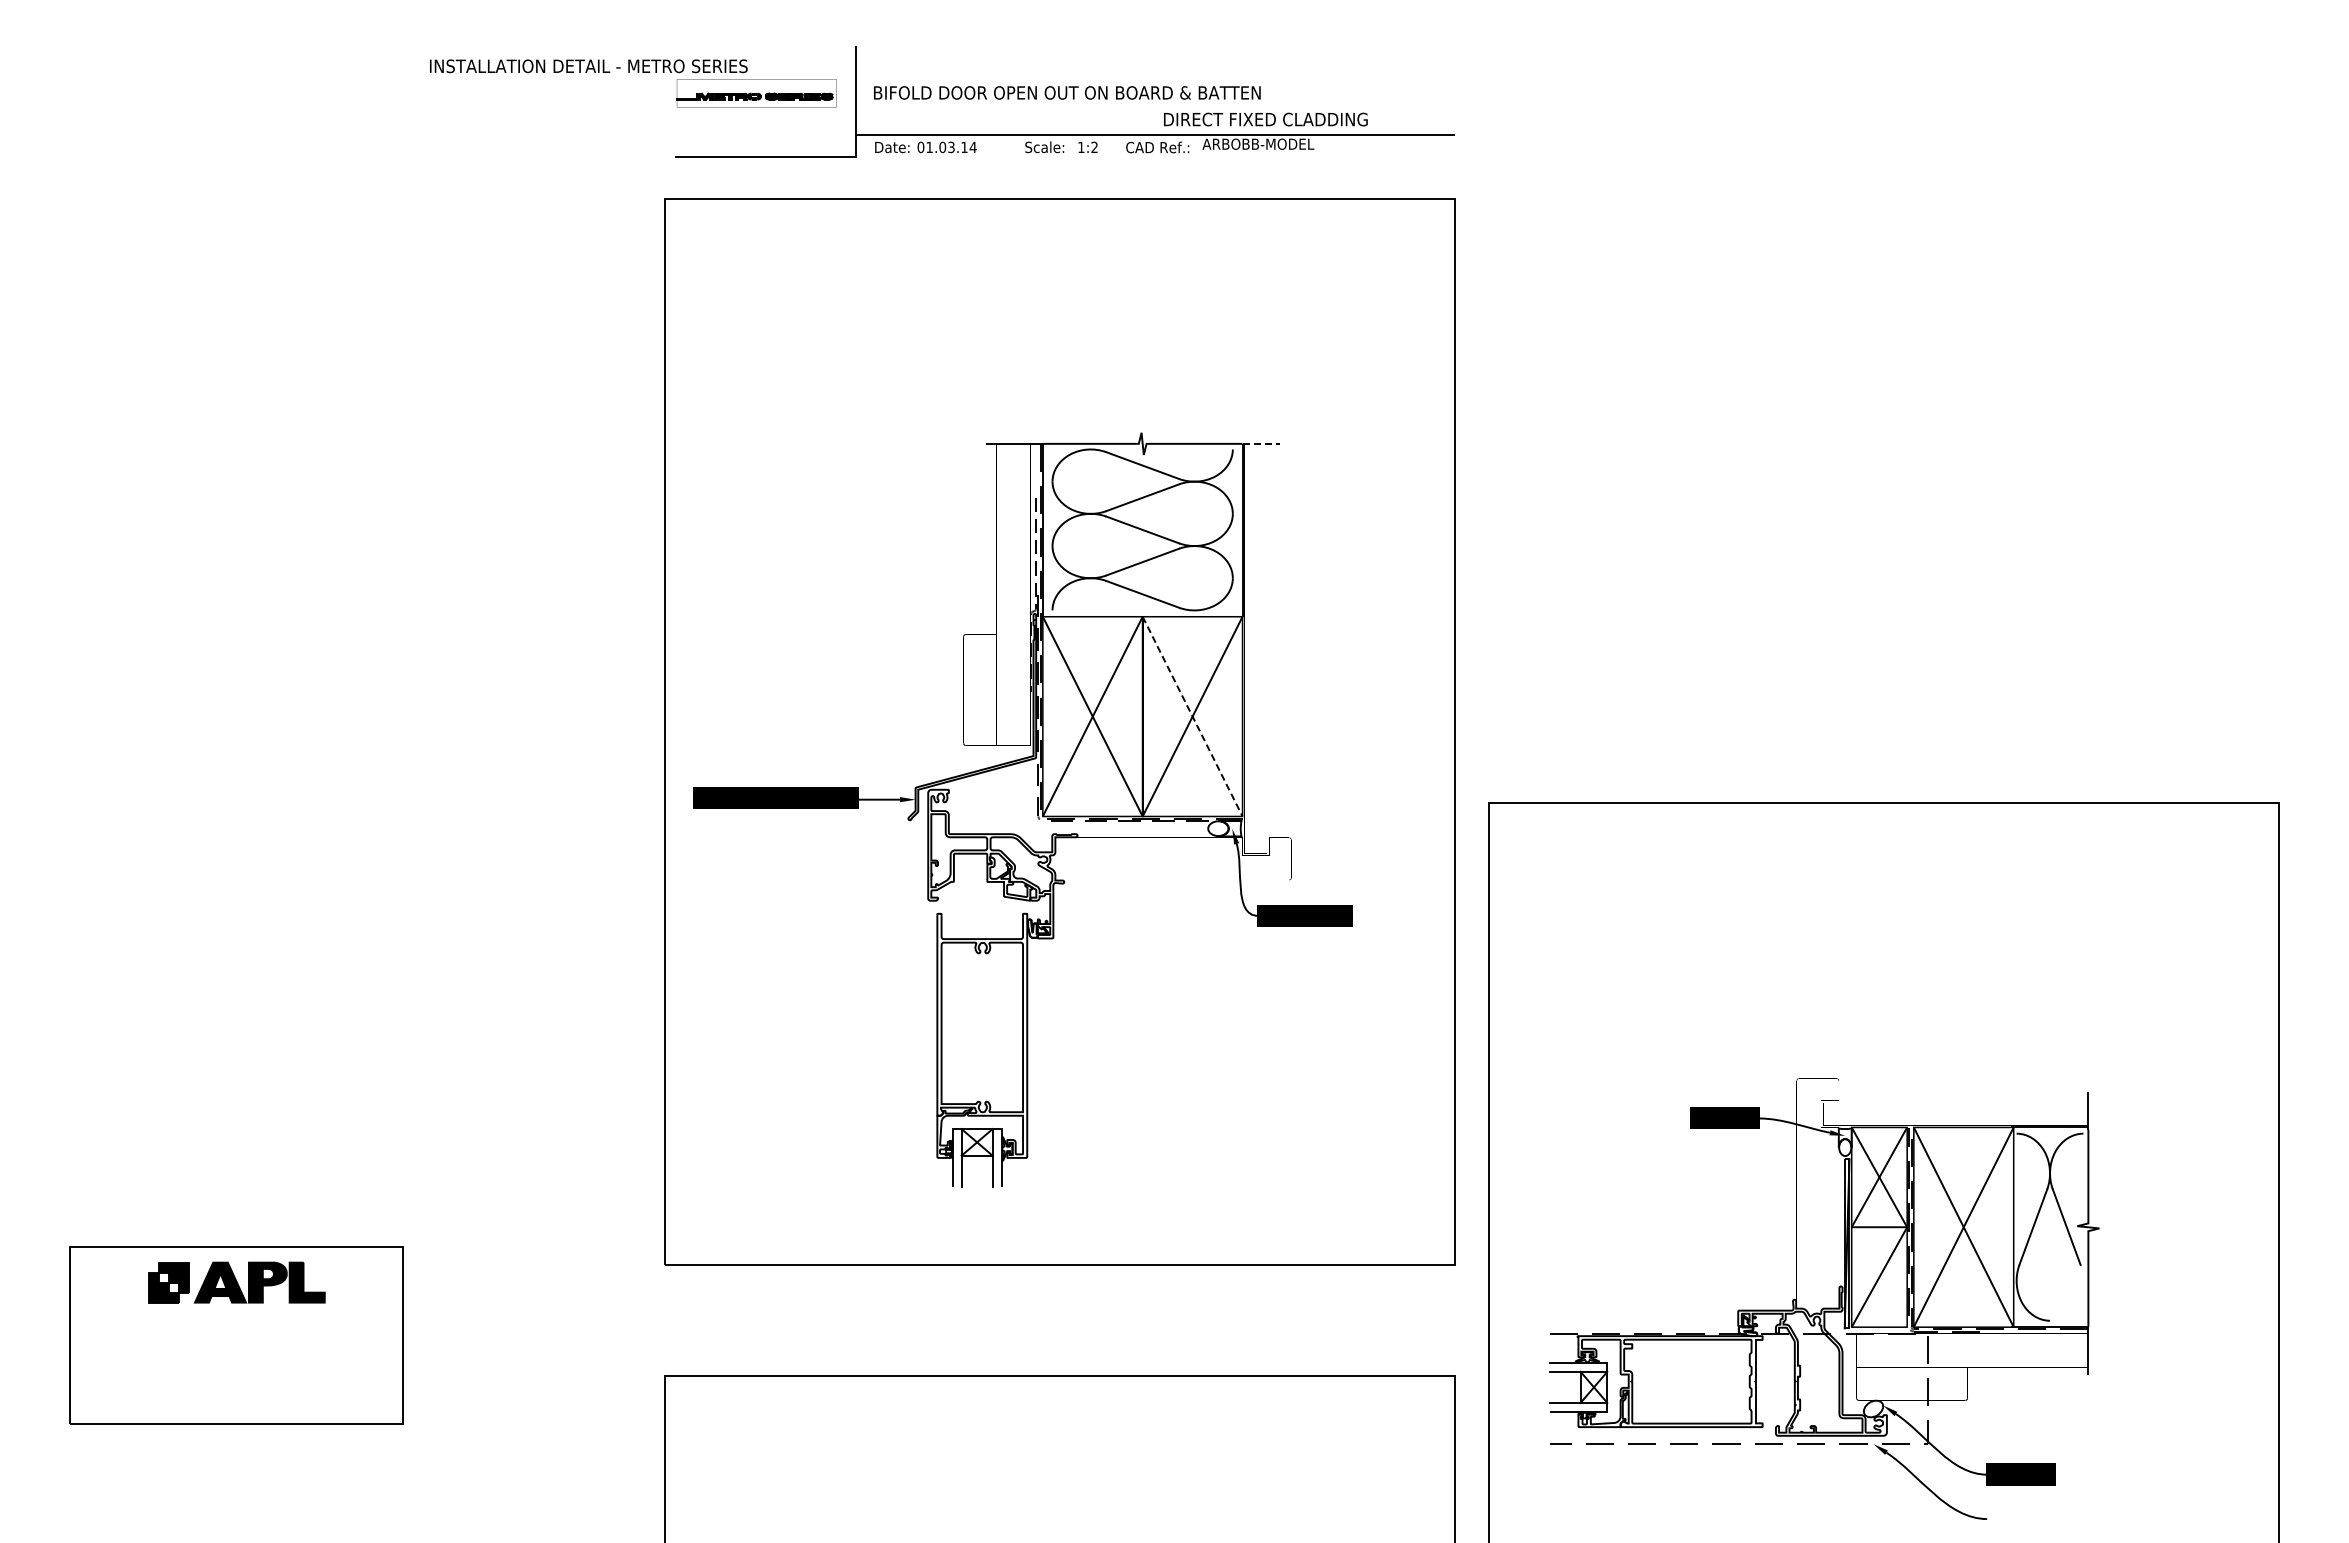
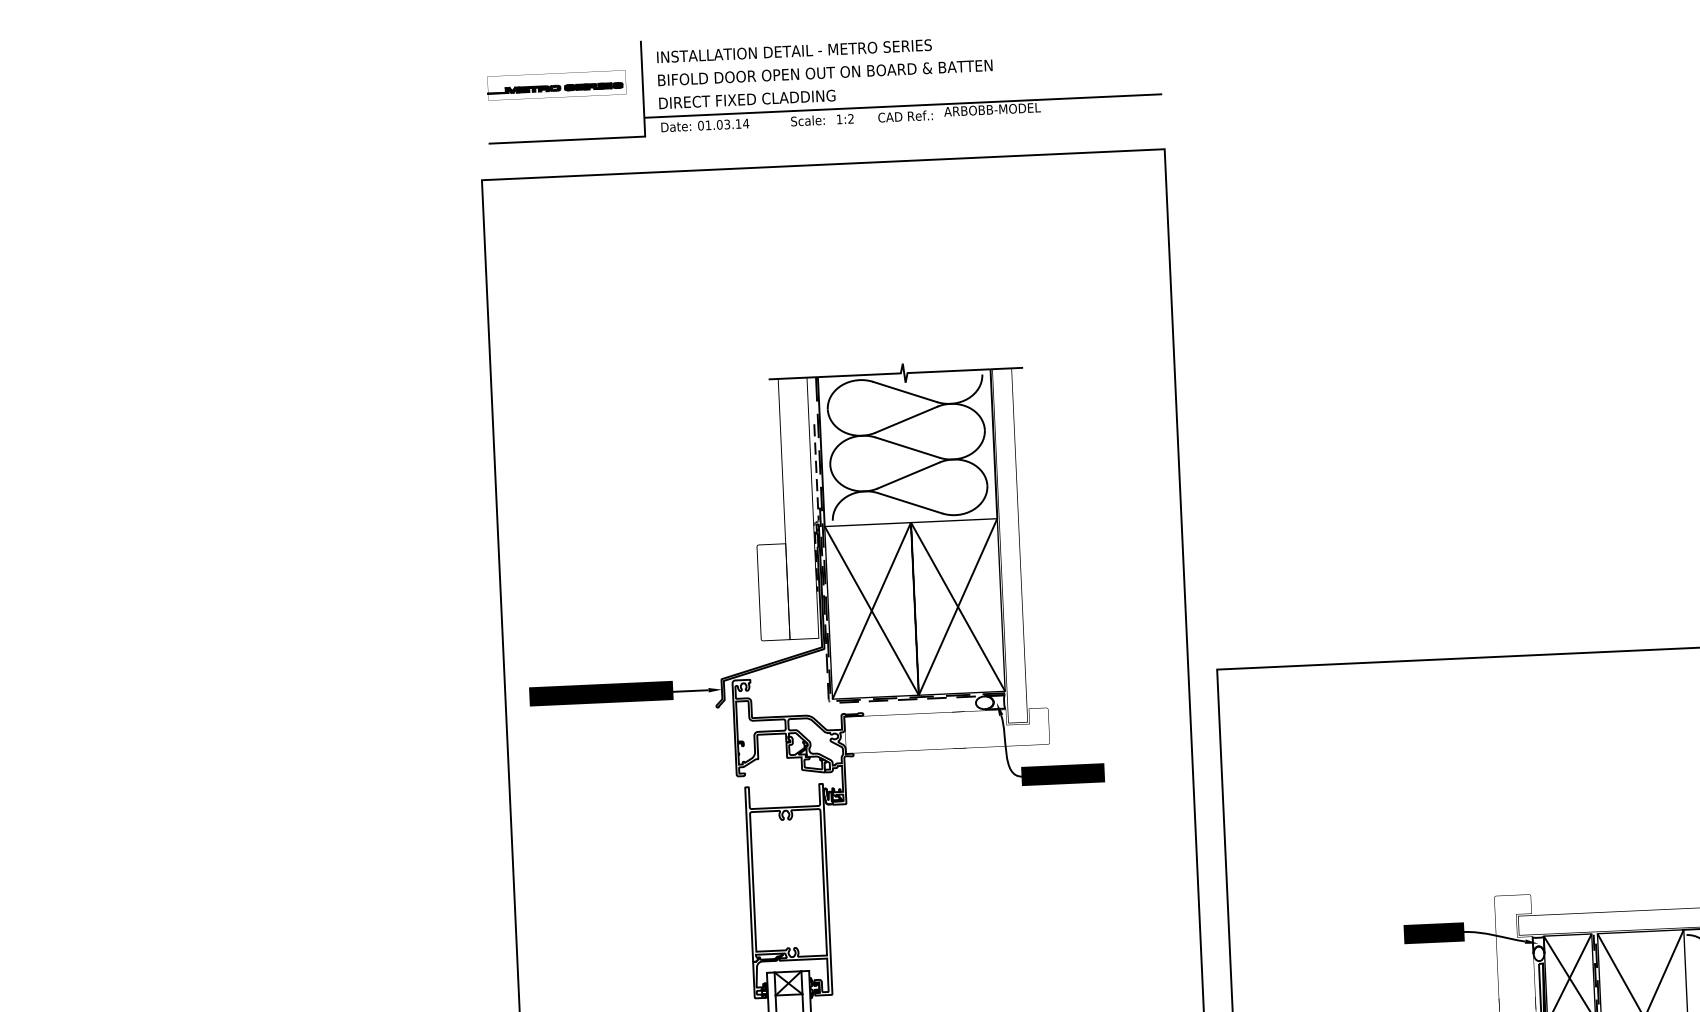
text: (588, 66) -> (794, 51), moved
text: (1265, 119) -> (747, 99), moved
line: (1261, 443) -> (1006, 368), dashed -> solid
line: (1192, 716) -> (957, 606), dashed -> solid

